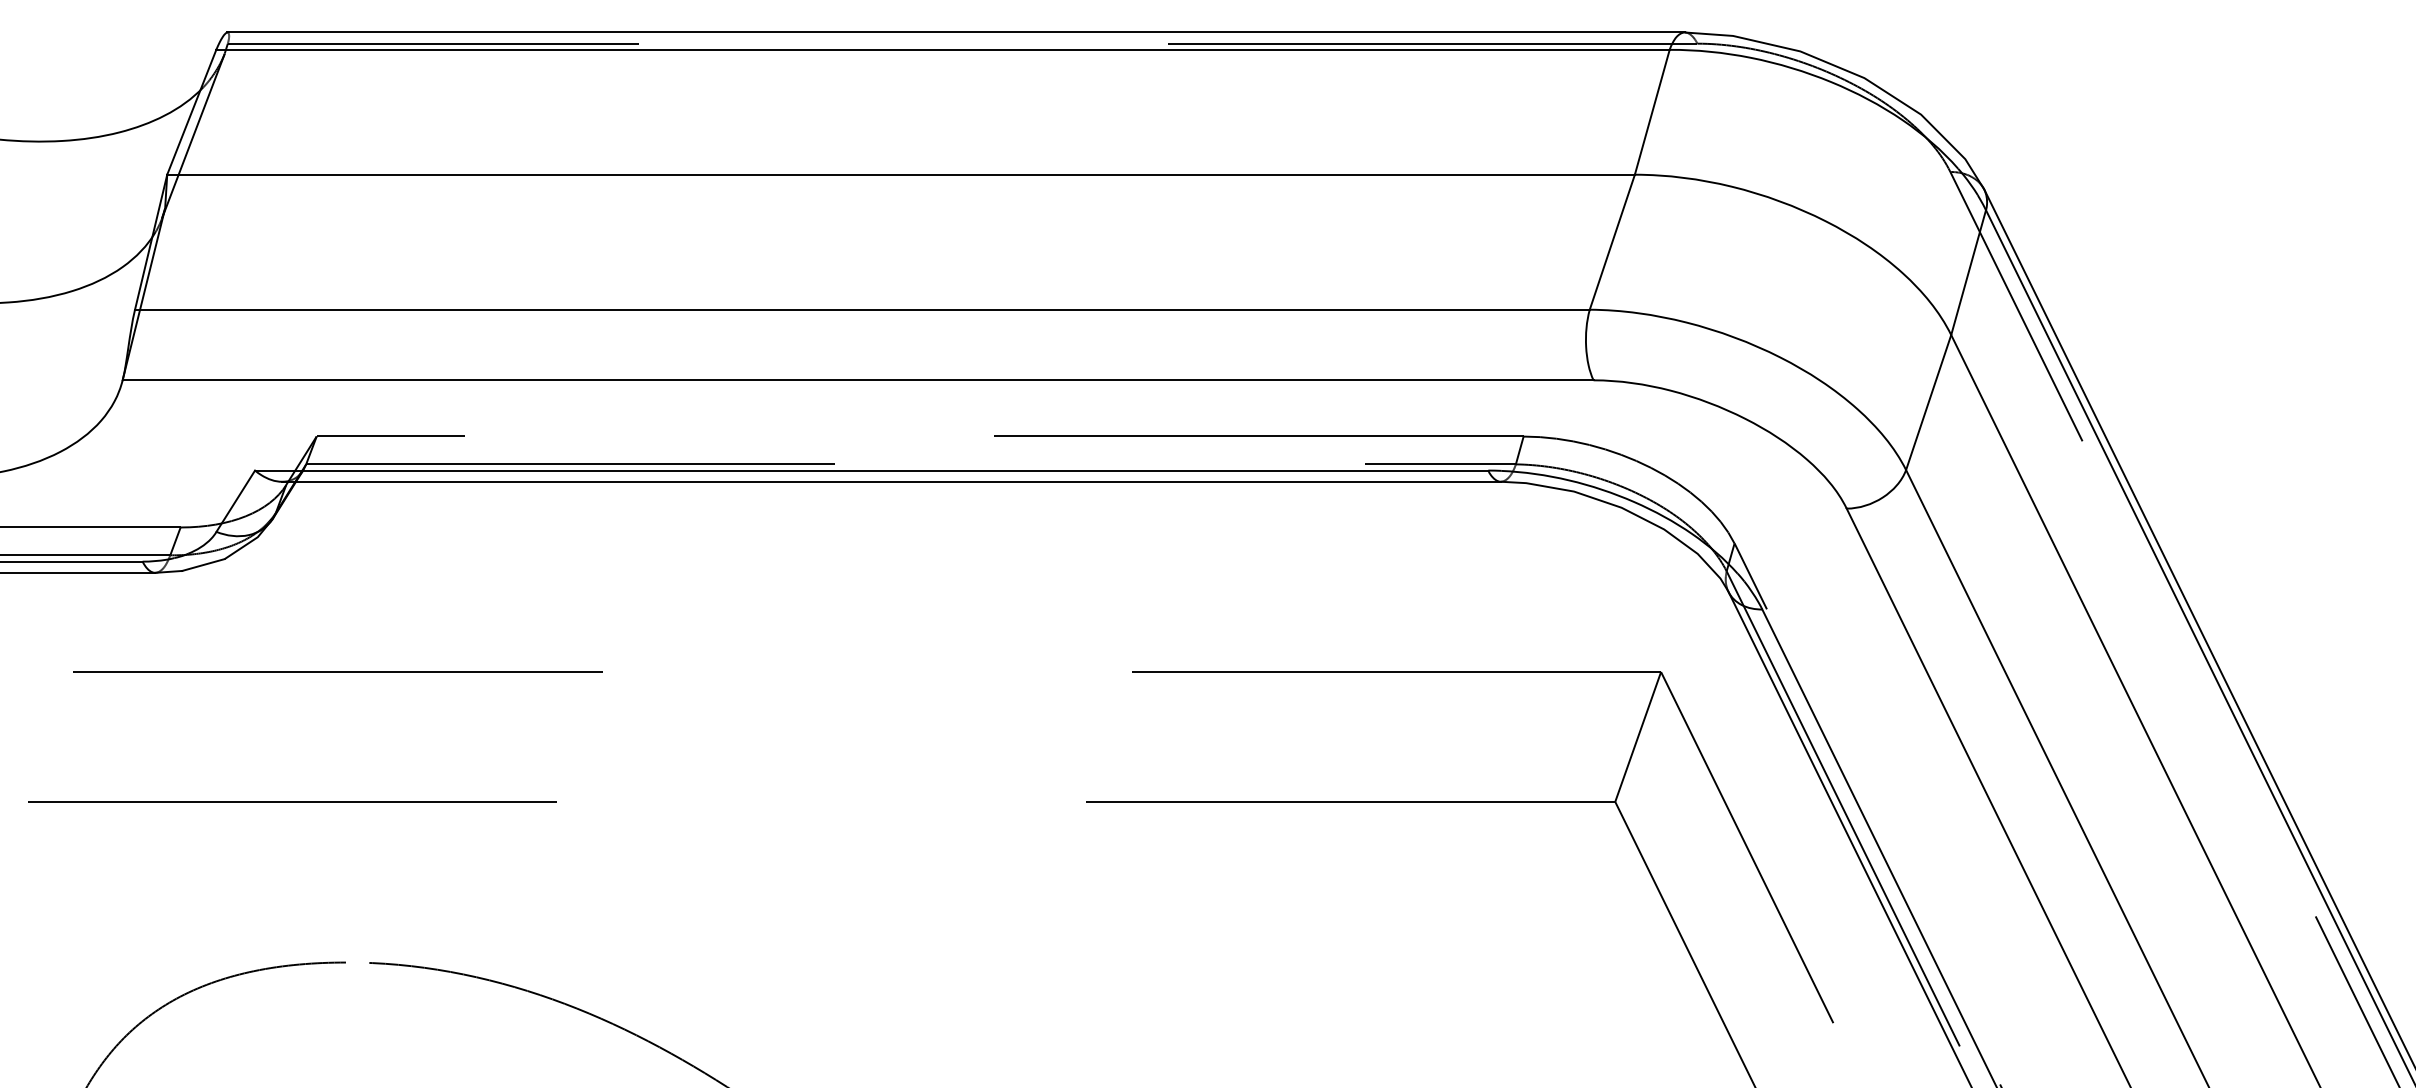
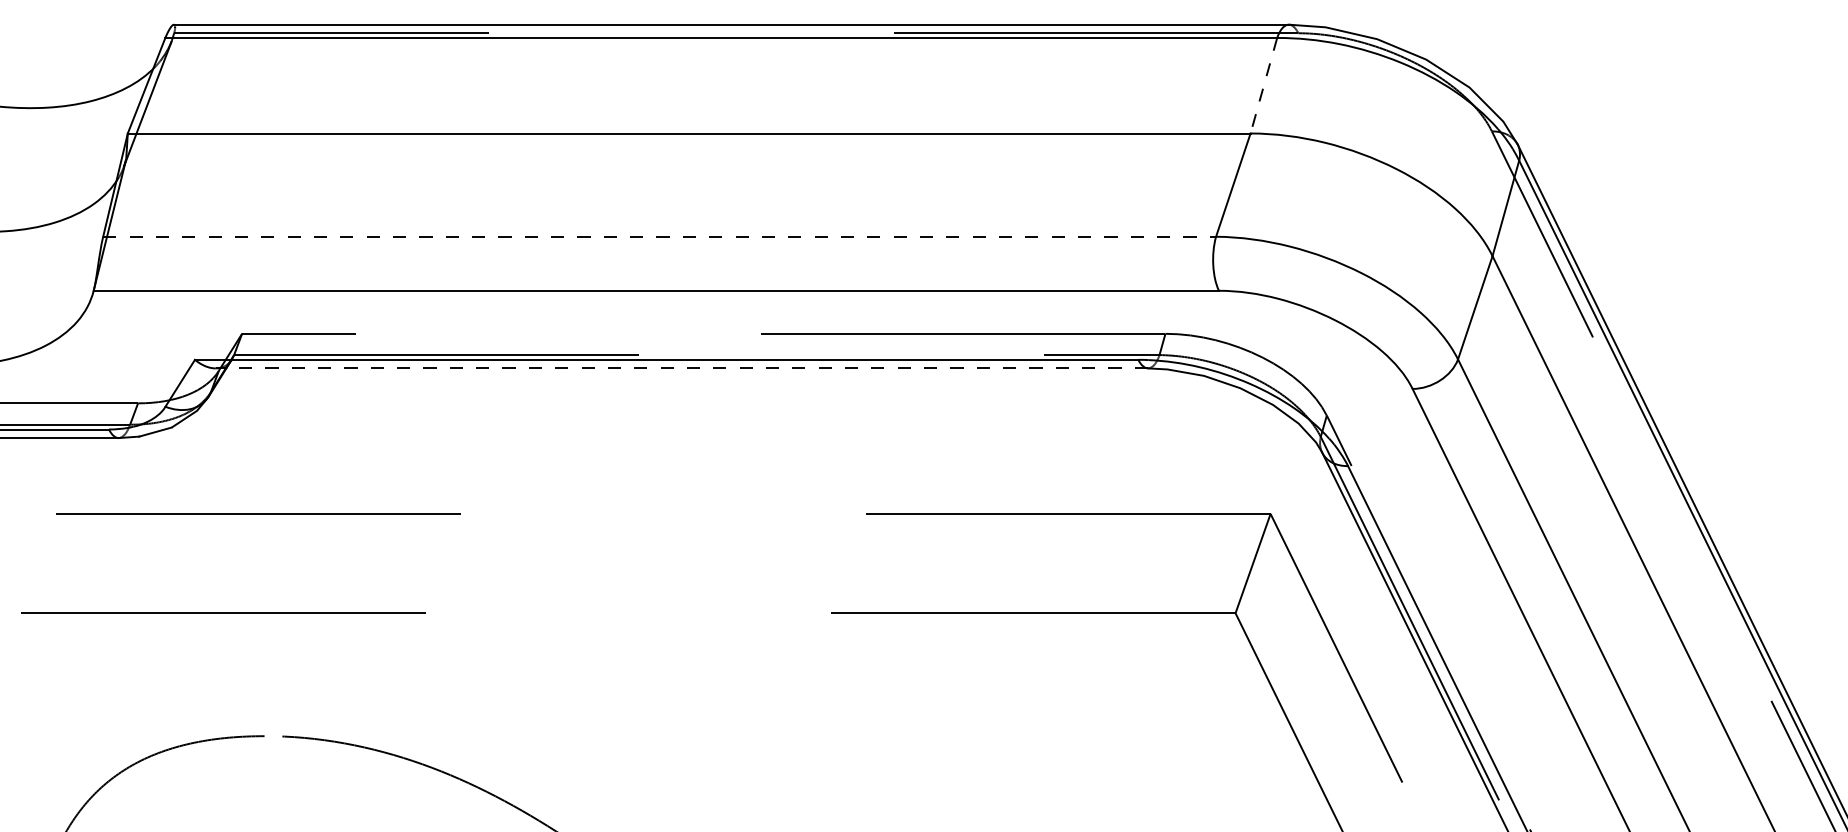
line: (1652, 112) -> (1264, 85), solid -> dashed
line: (862, 309) -> (659, 236), solid -> dashed
line: (890, 481) -> (681, 368), solid -> dashed

